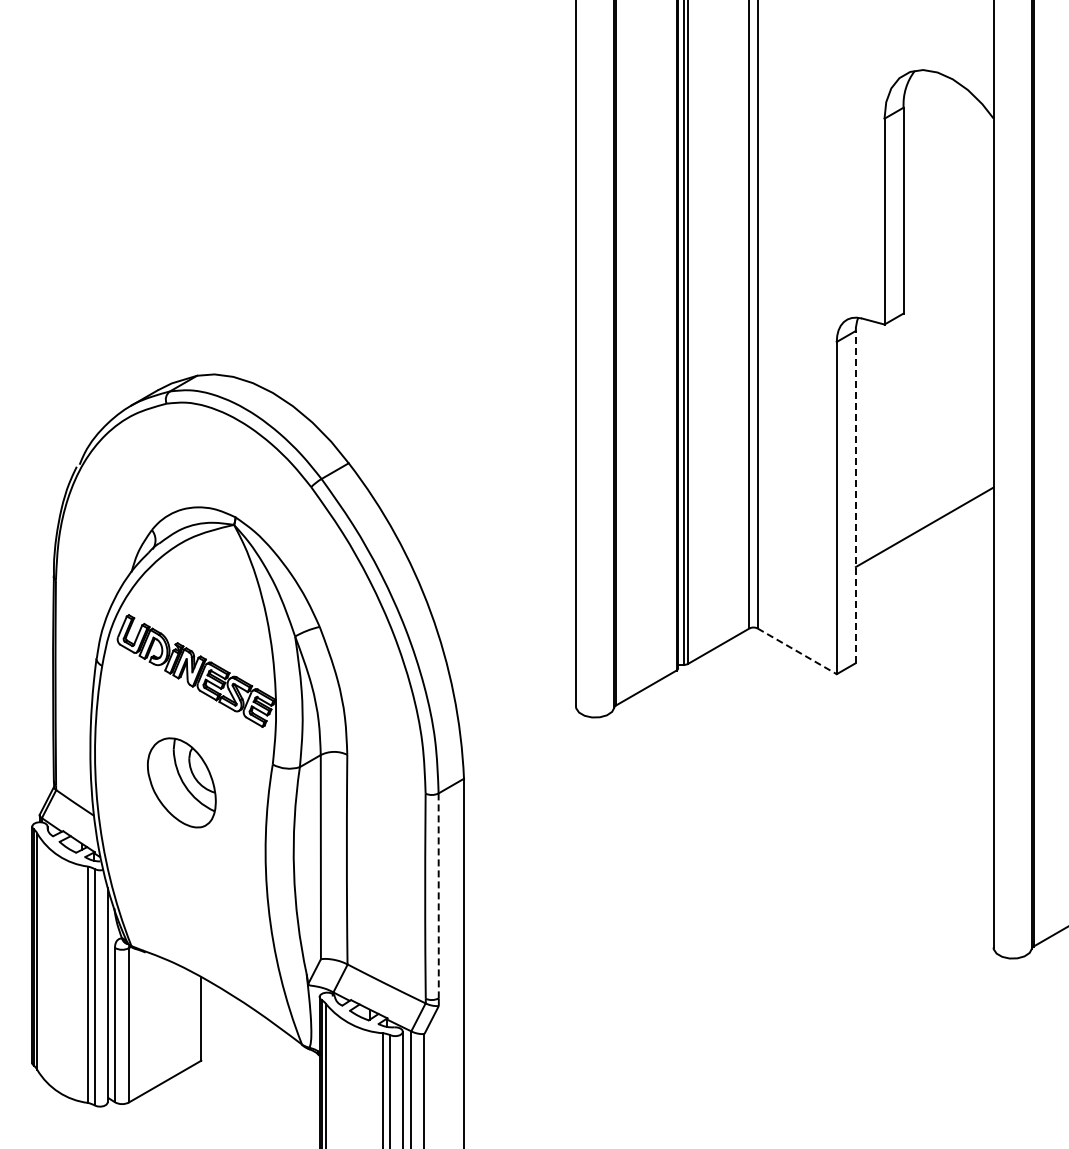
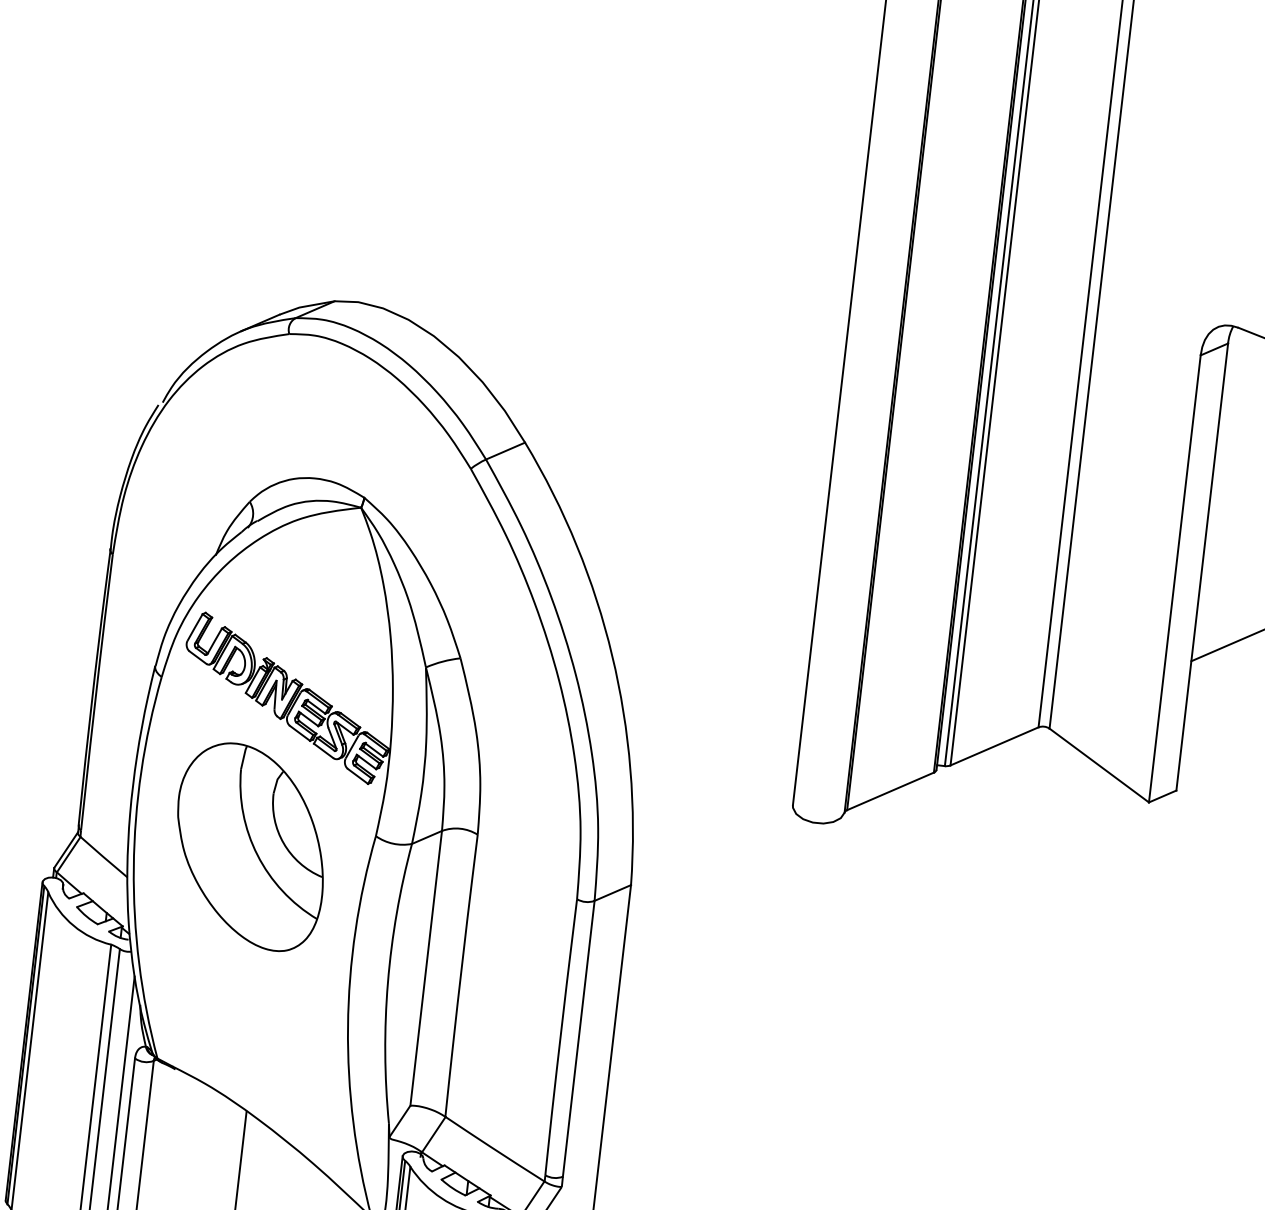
line: (855, 496) -> (1201, 566), dashed -> solid
line: (797, 651) -> (1099, 765), dashed -> solid
part: (181, 782) -> (250, 846), size x1.67
line: (438, 896) -> (578, 1039), dashed -> solid

